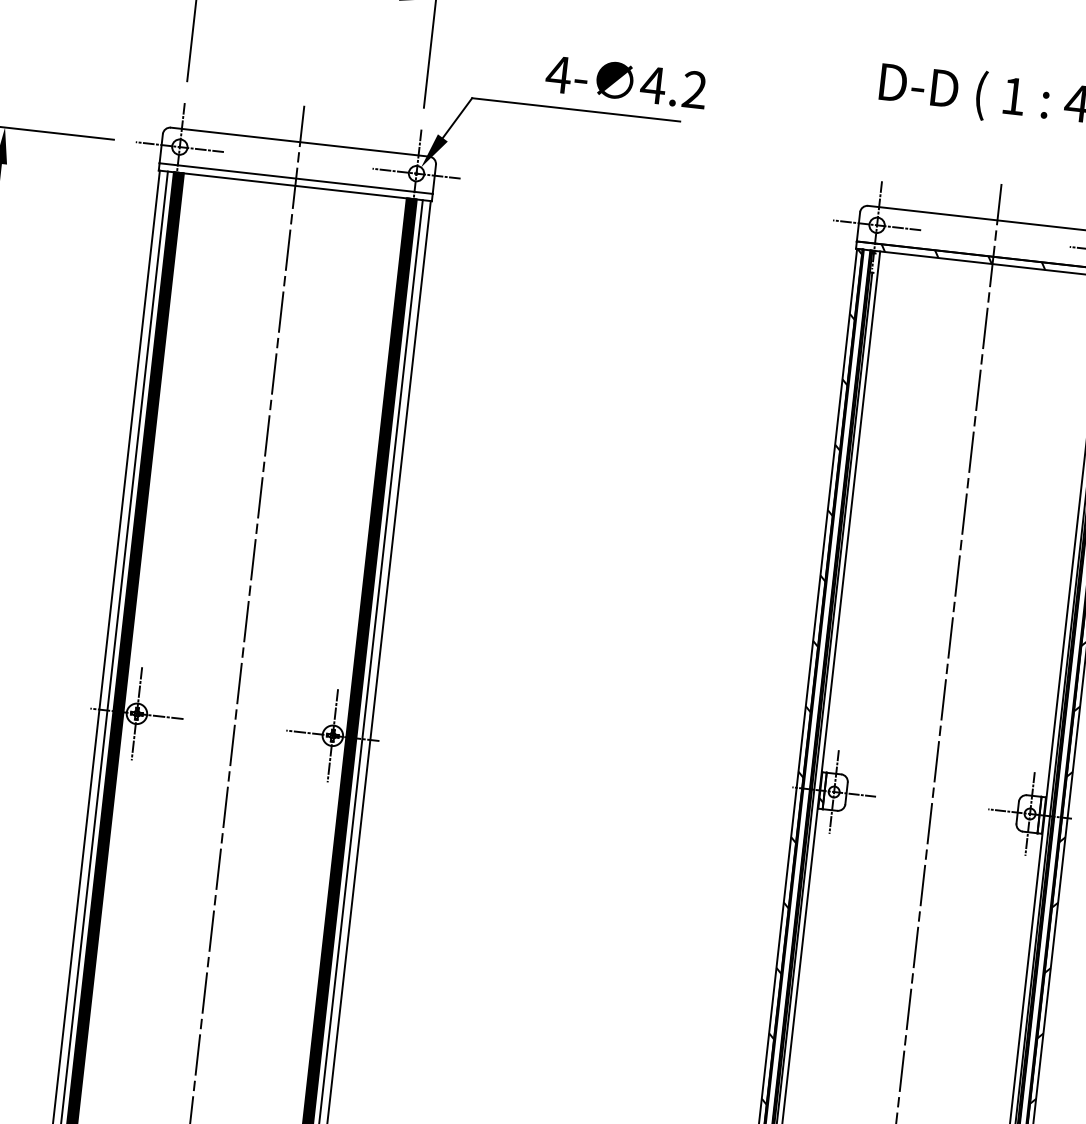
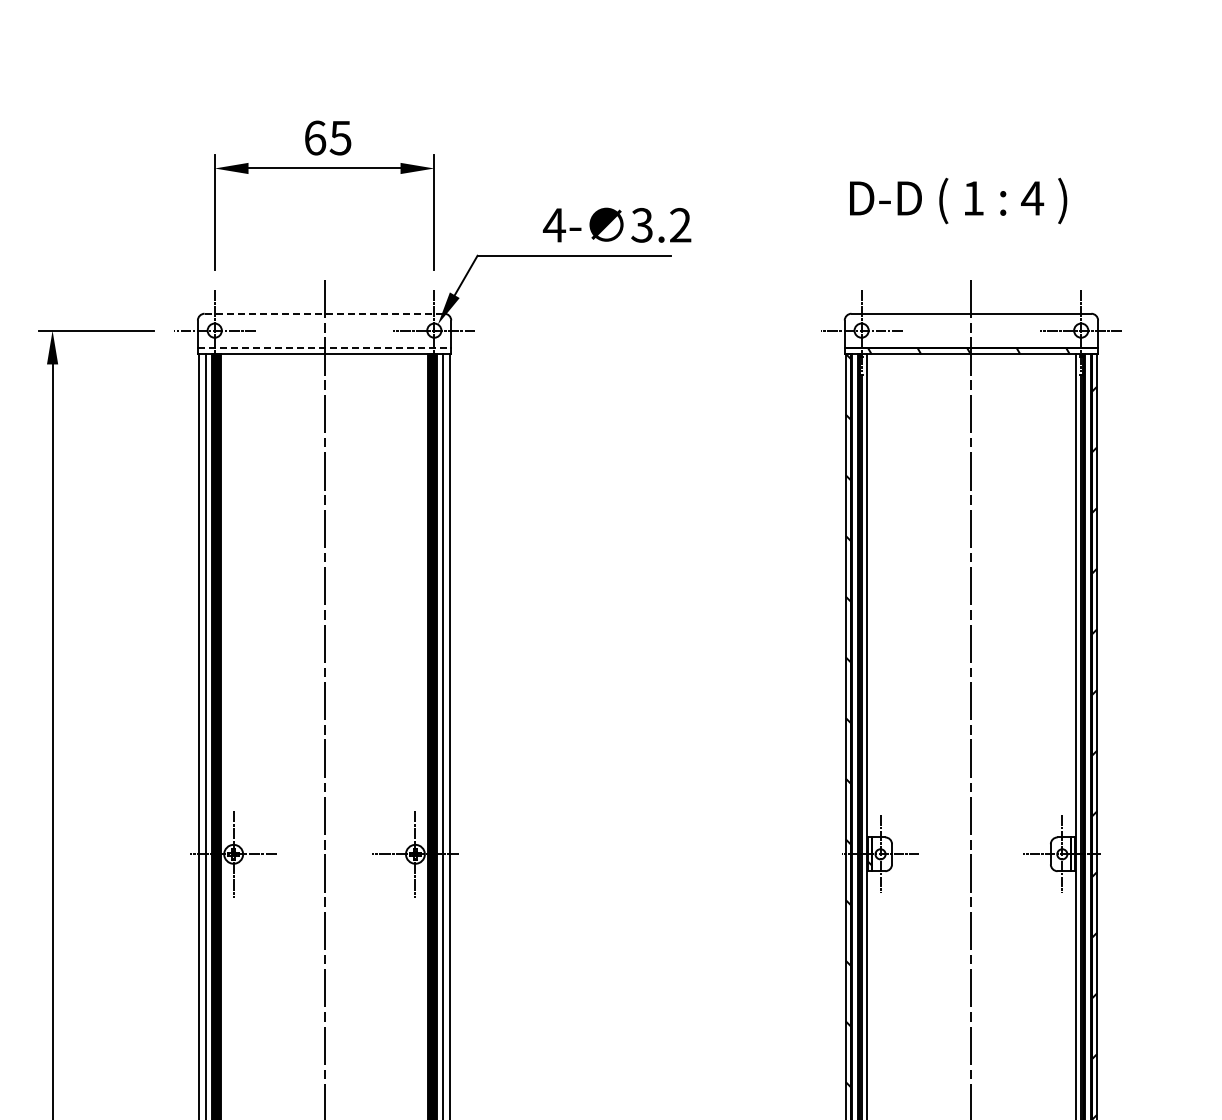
text: (652, 85) -> (641, 225), 4.2 -> 3.2
line: (300, 141) -> (324, 313), solid -> dashed
line: (296, 178) -> (324, 347), solid -> dashed

